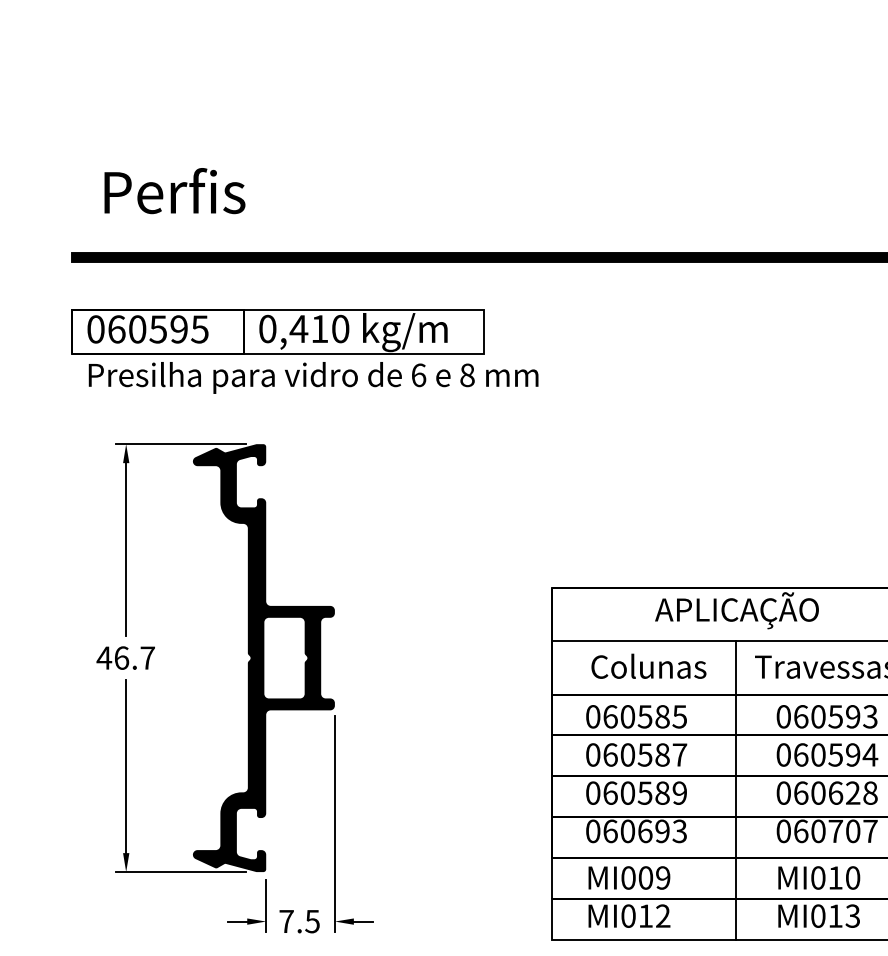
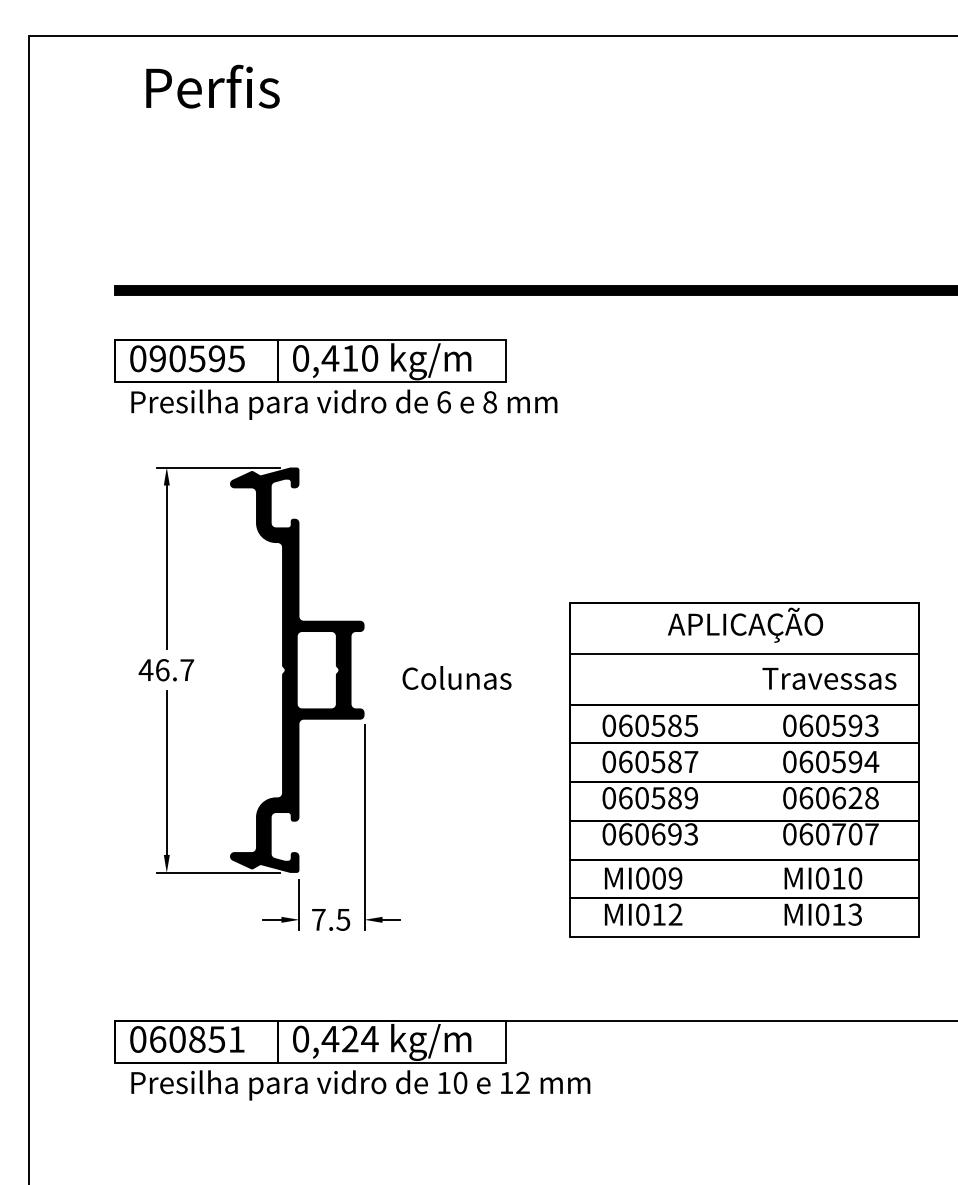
text: (174, 190) -> (212, 86), moved
text: (116, 329) -> (157, 358), 060595 -> 090595
text: (648, 665) -> (456, 677), moved
line: (735, 790) -> (744, 795), removed

